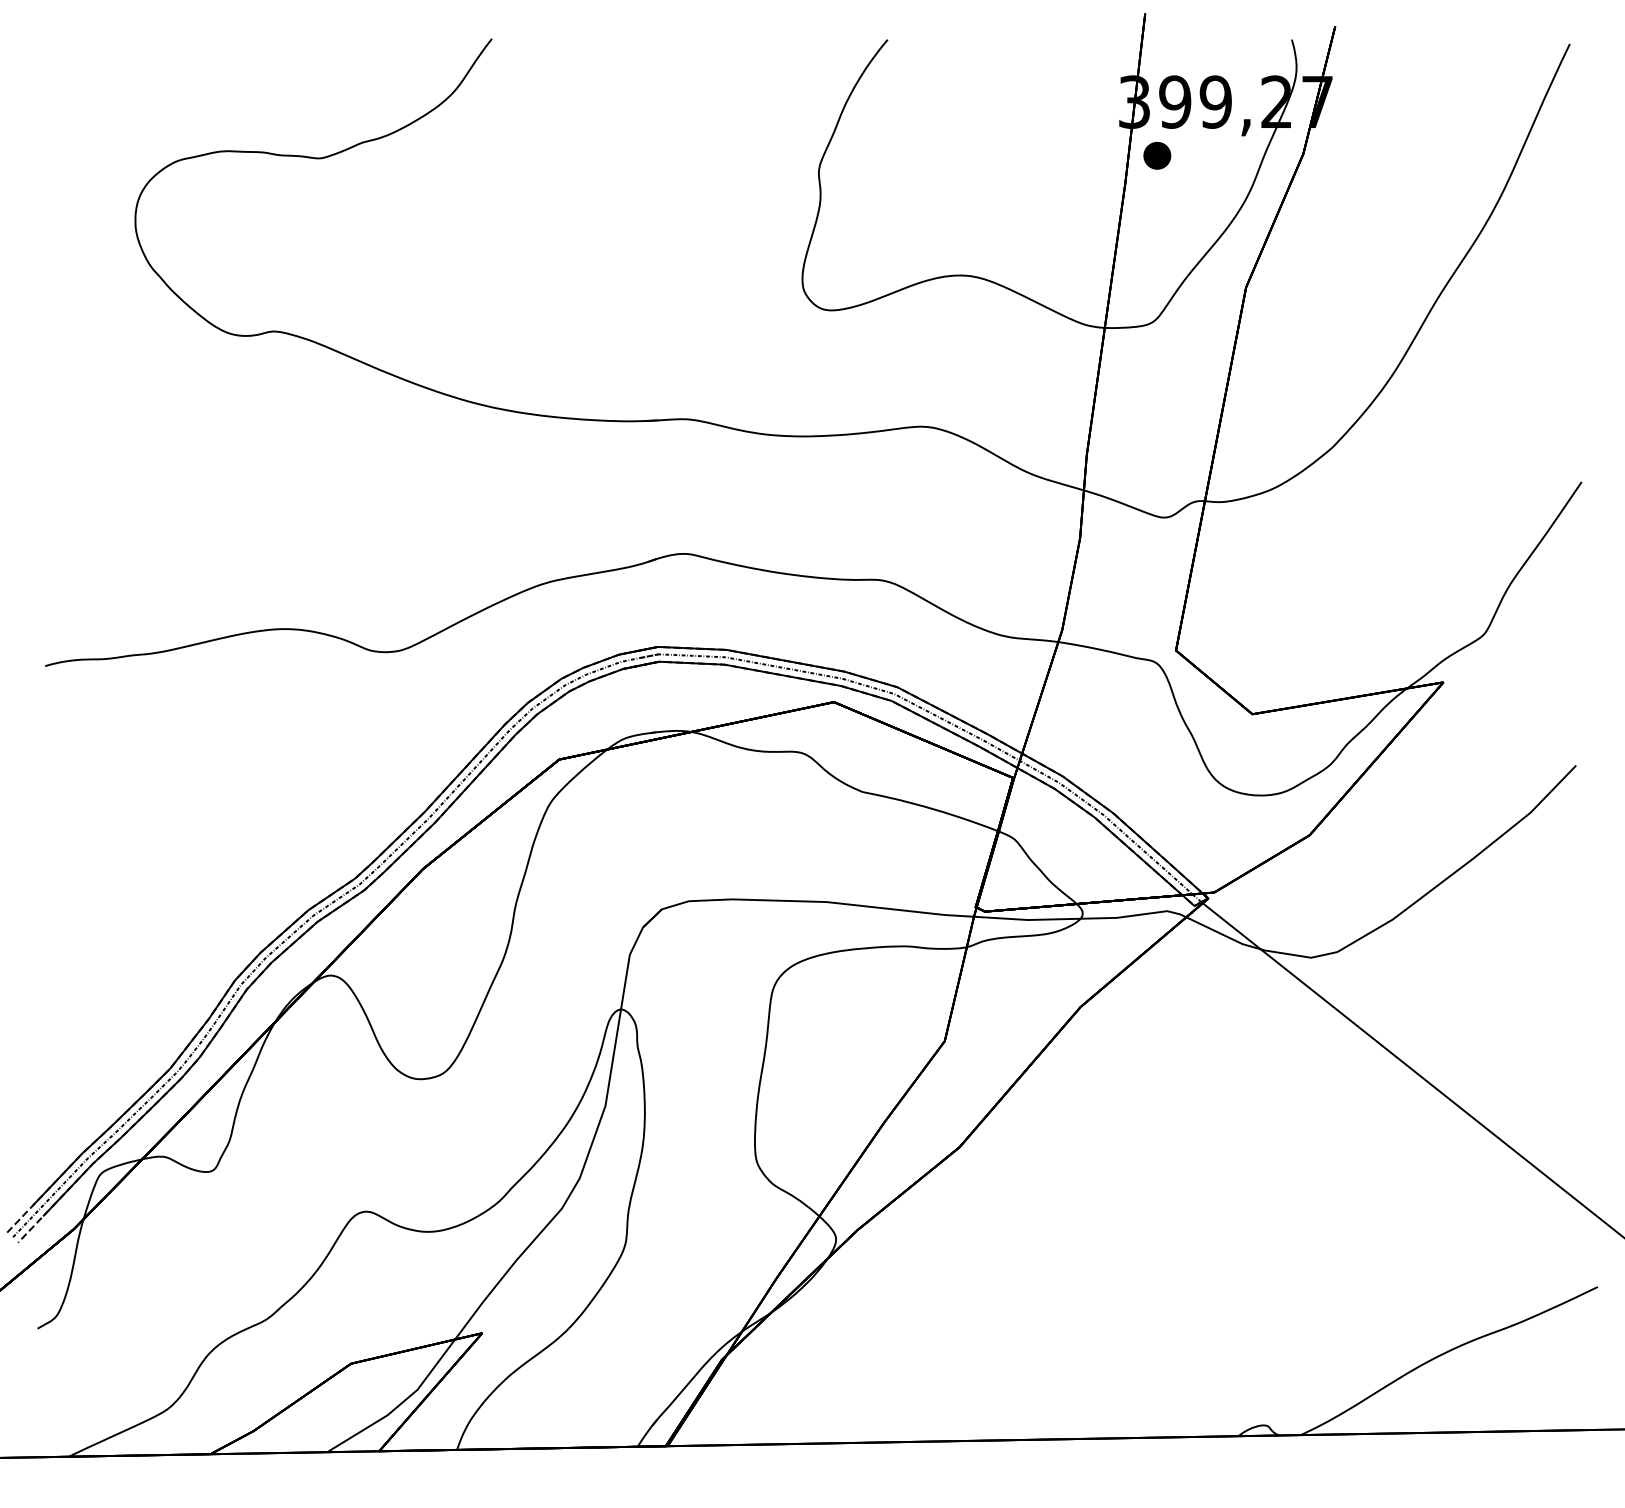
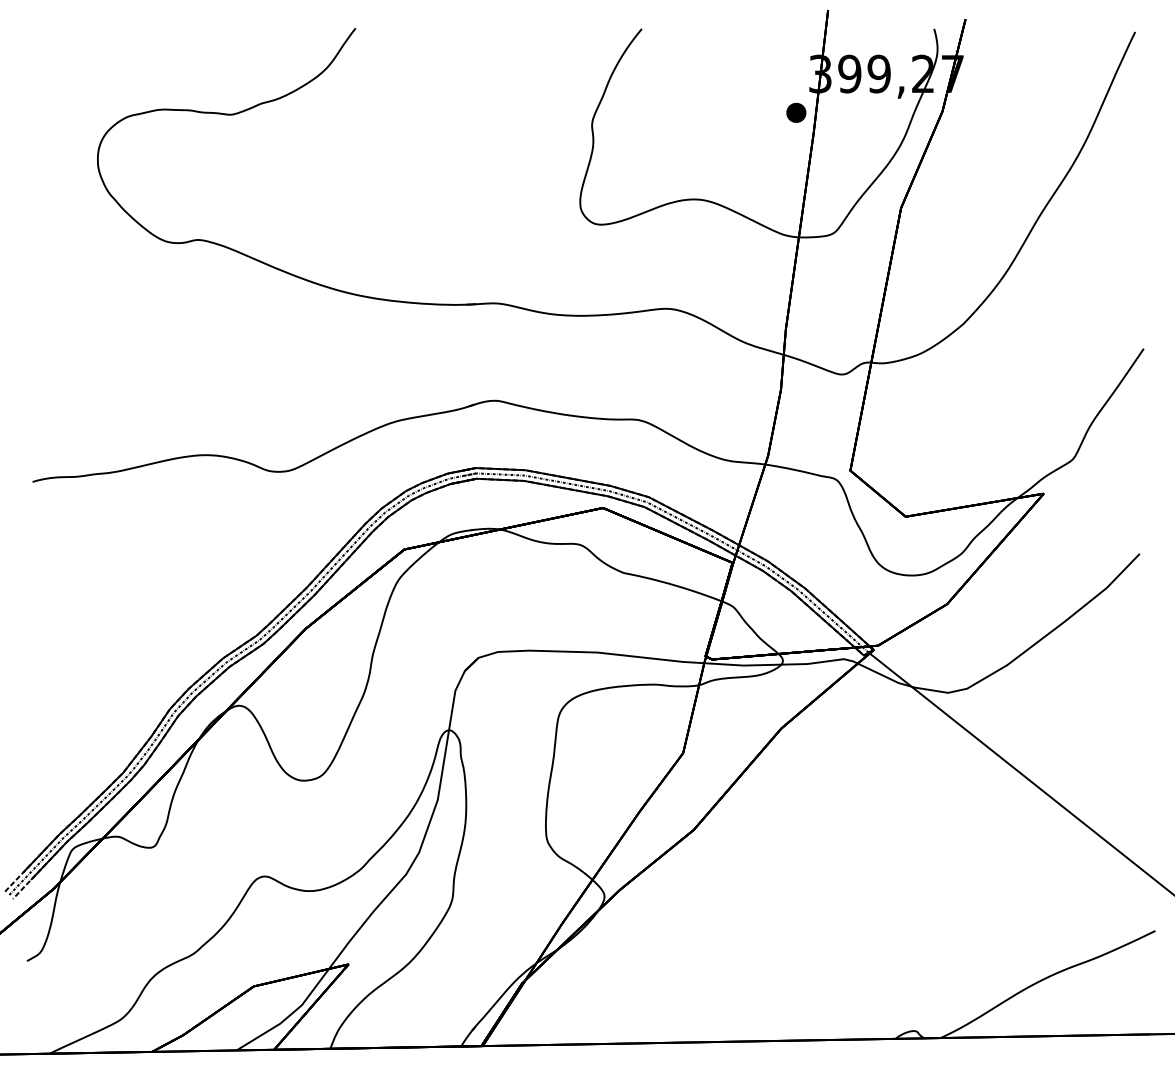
part: (1157, 155) -> (796, 112), moved

